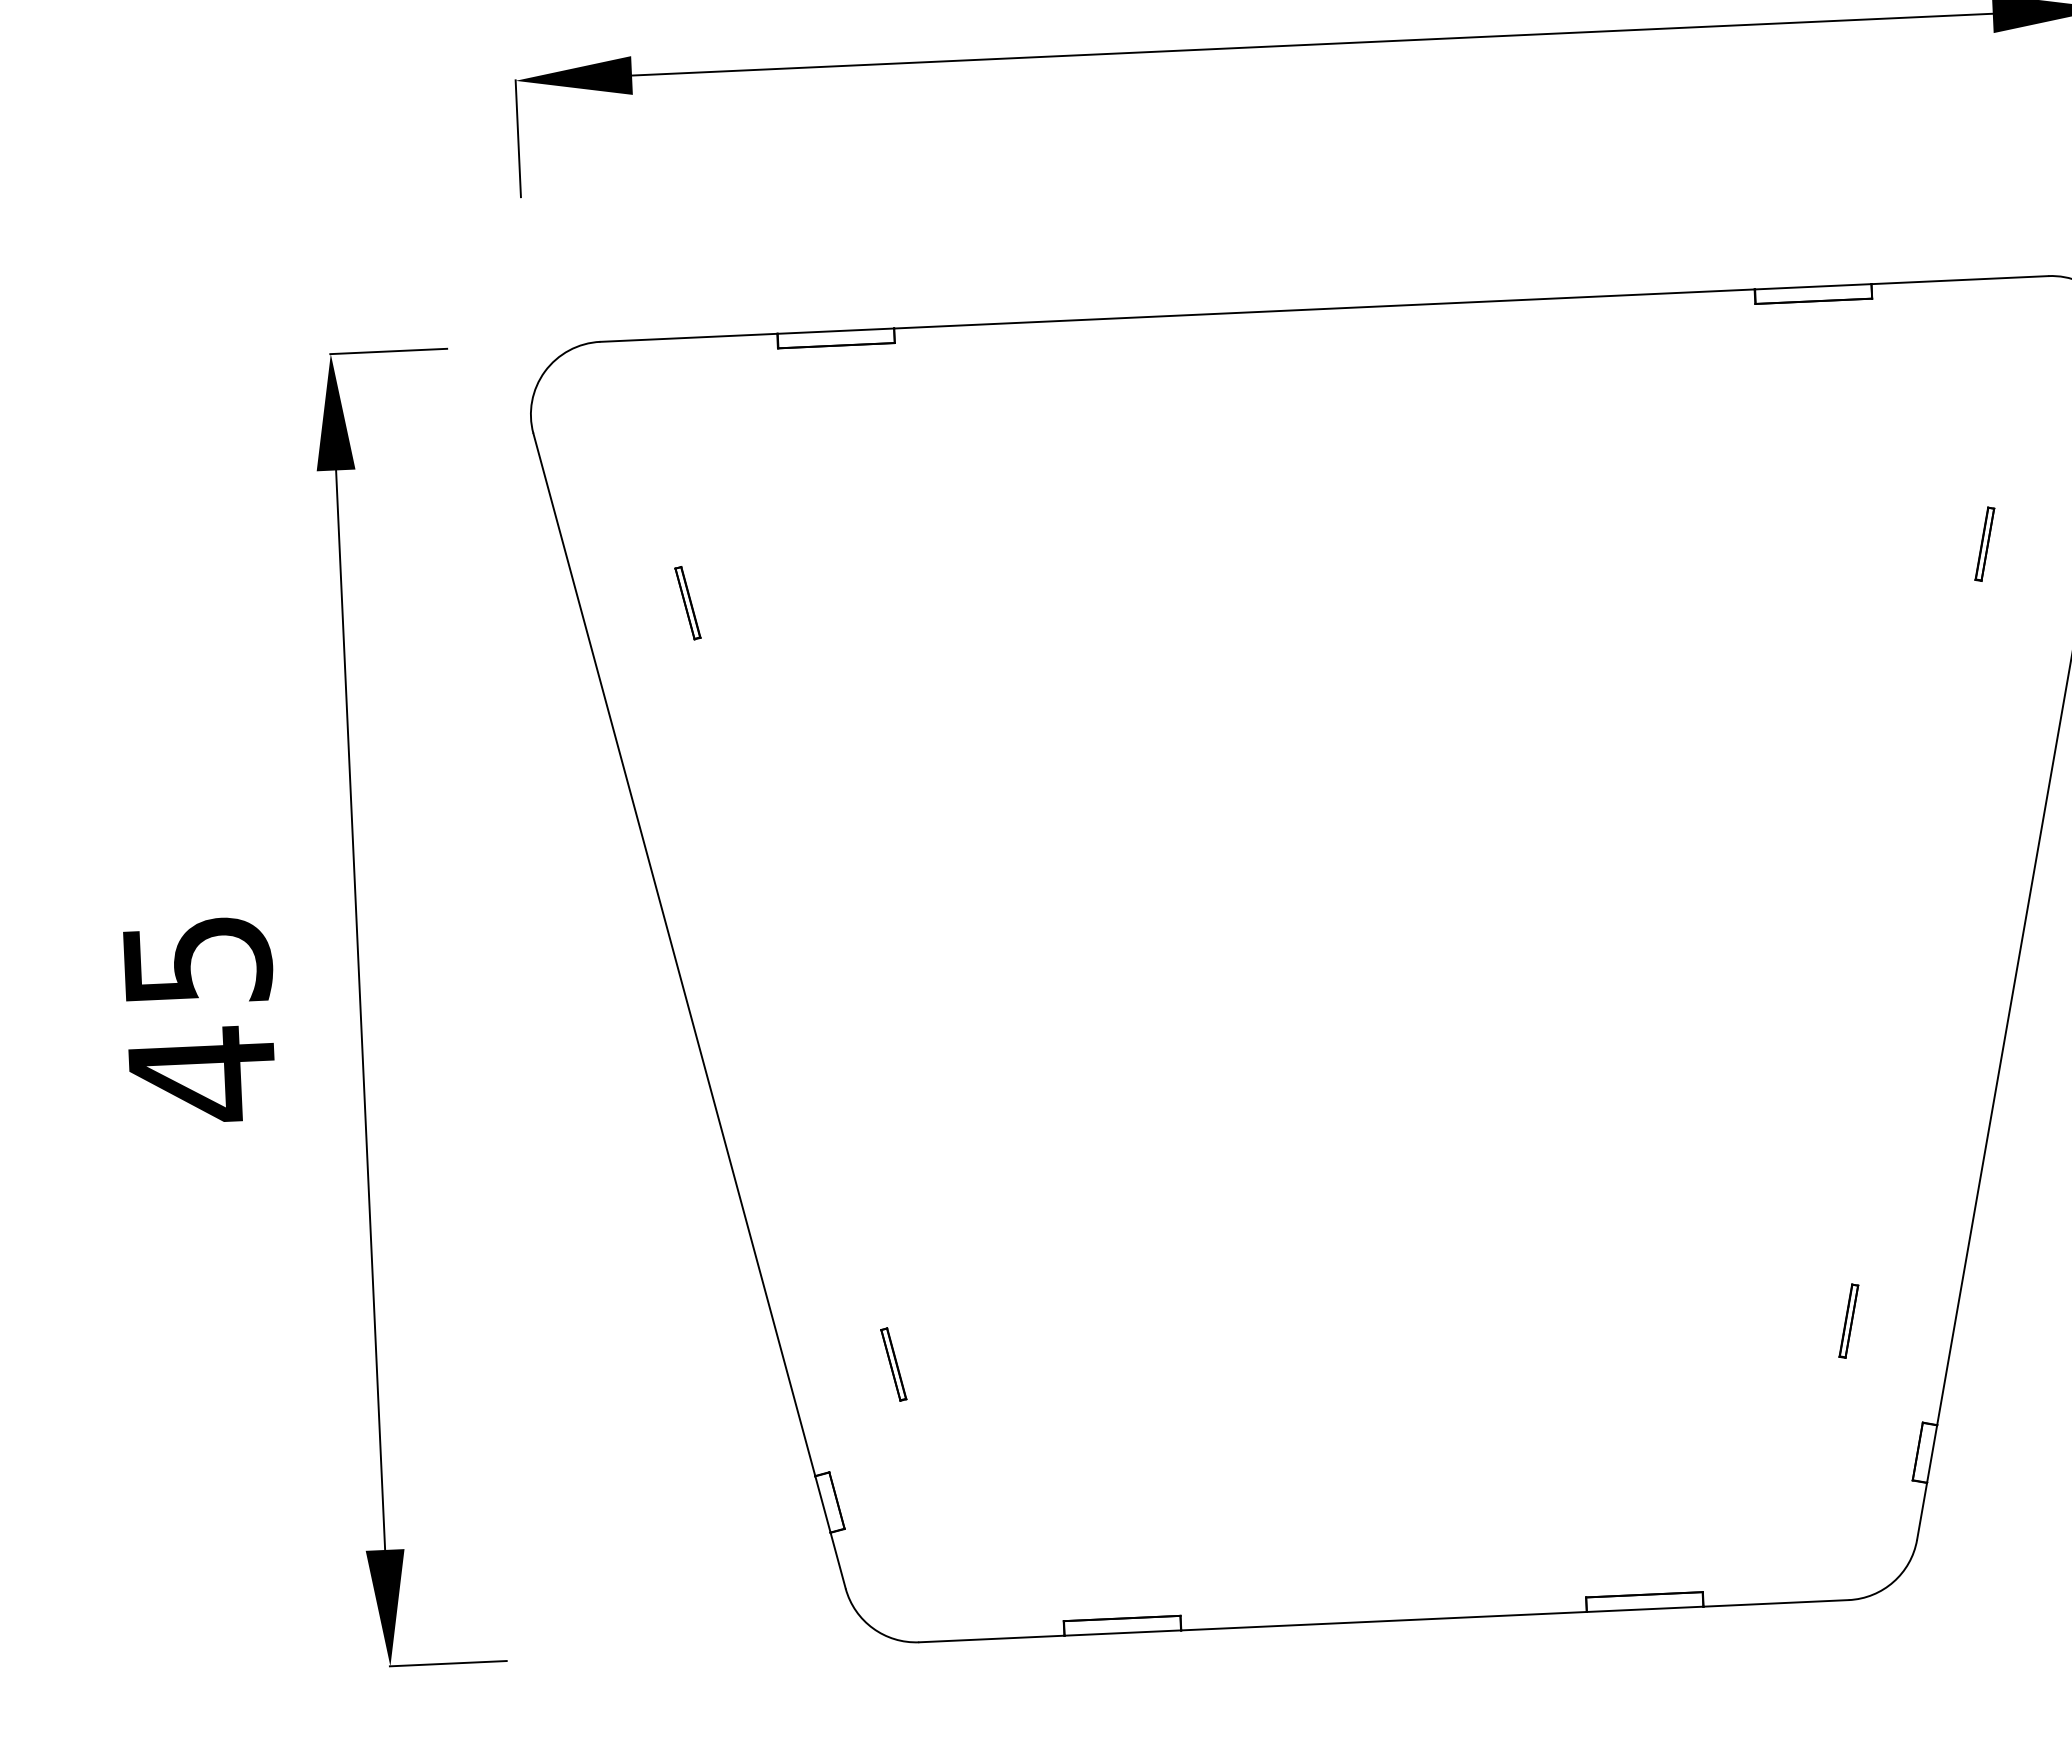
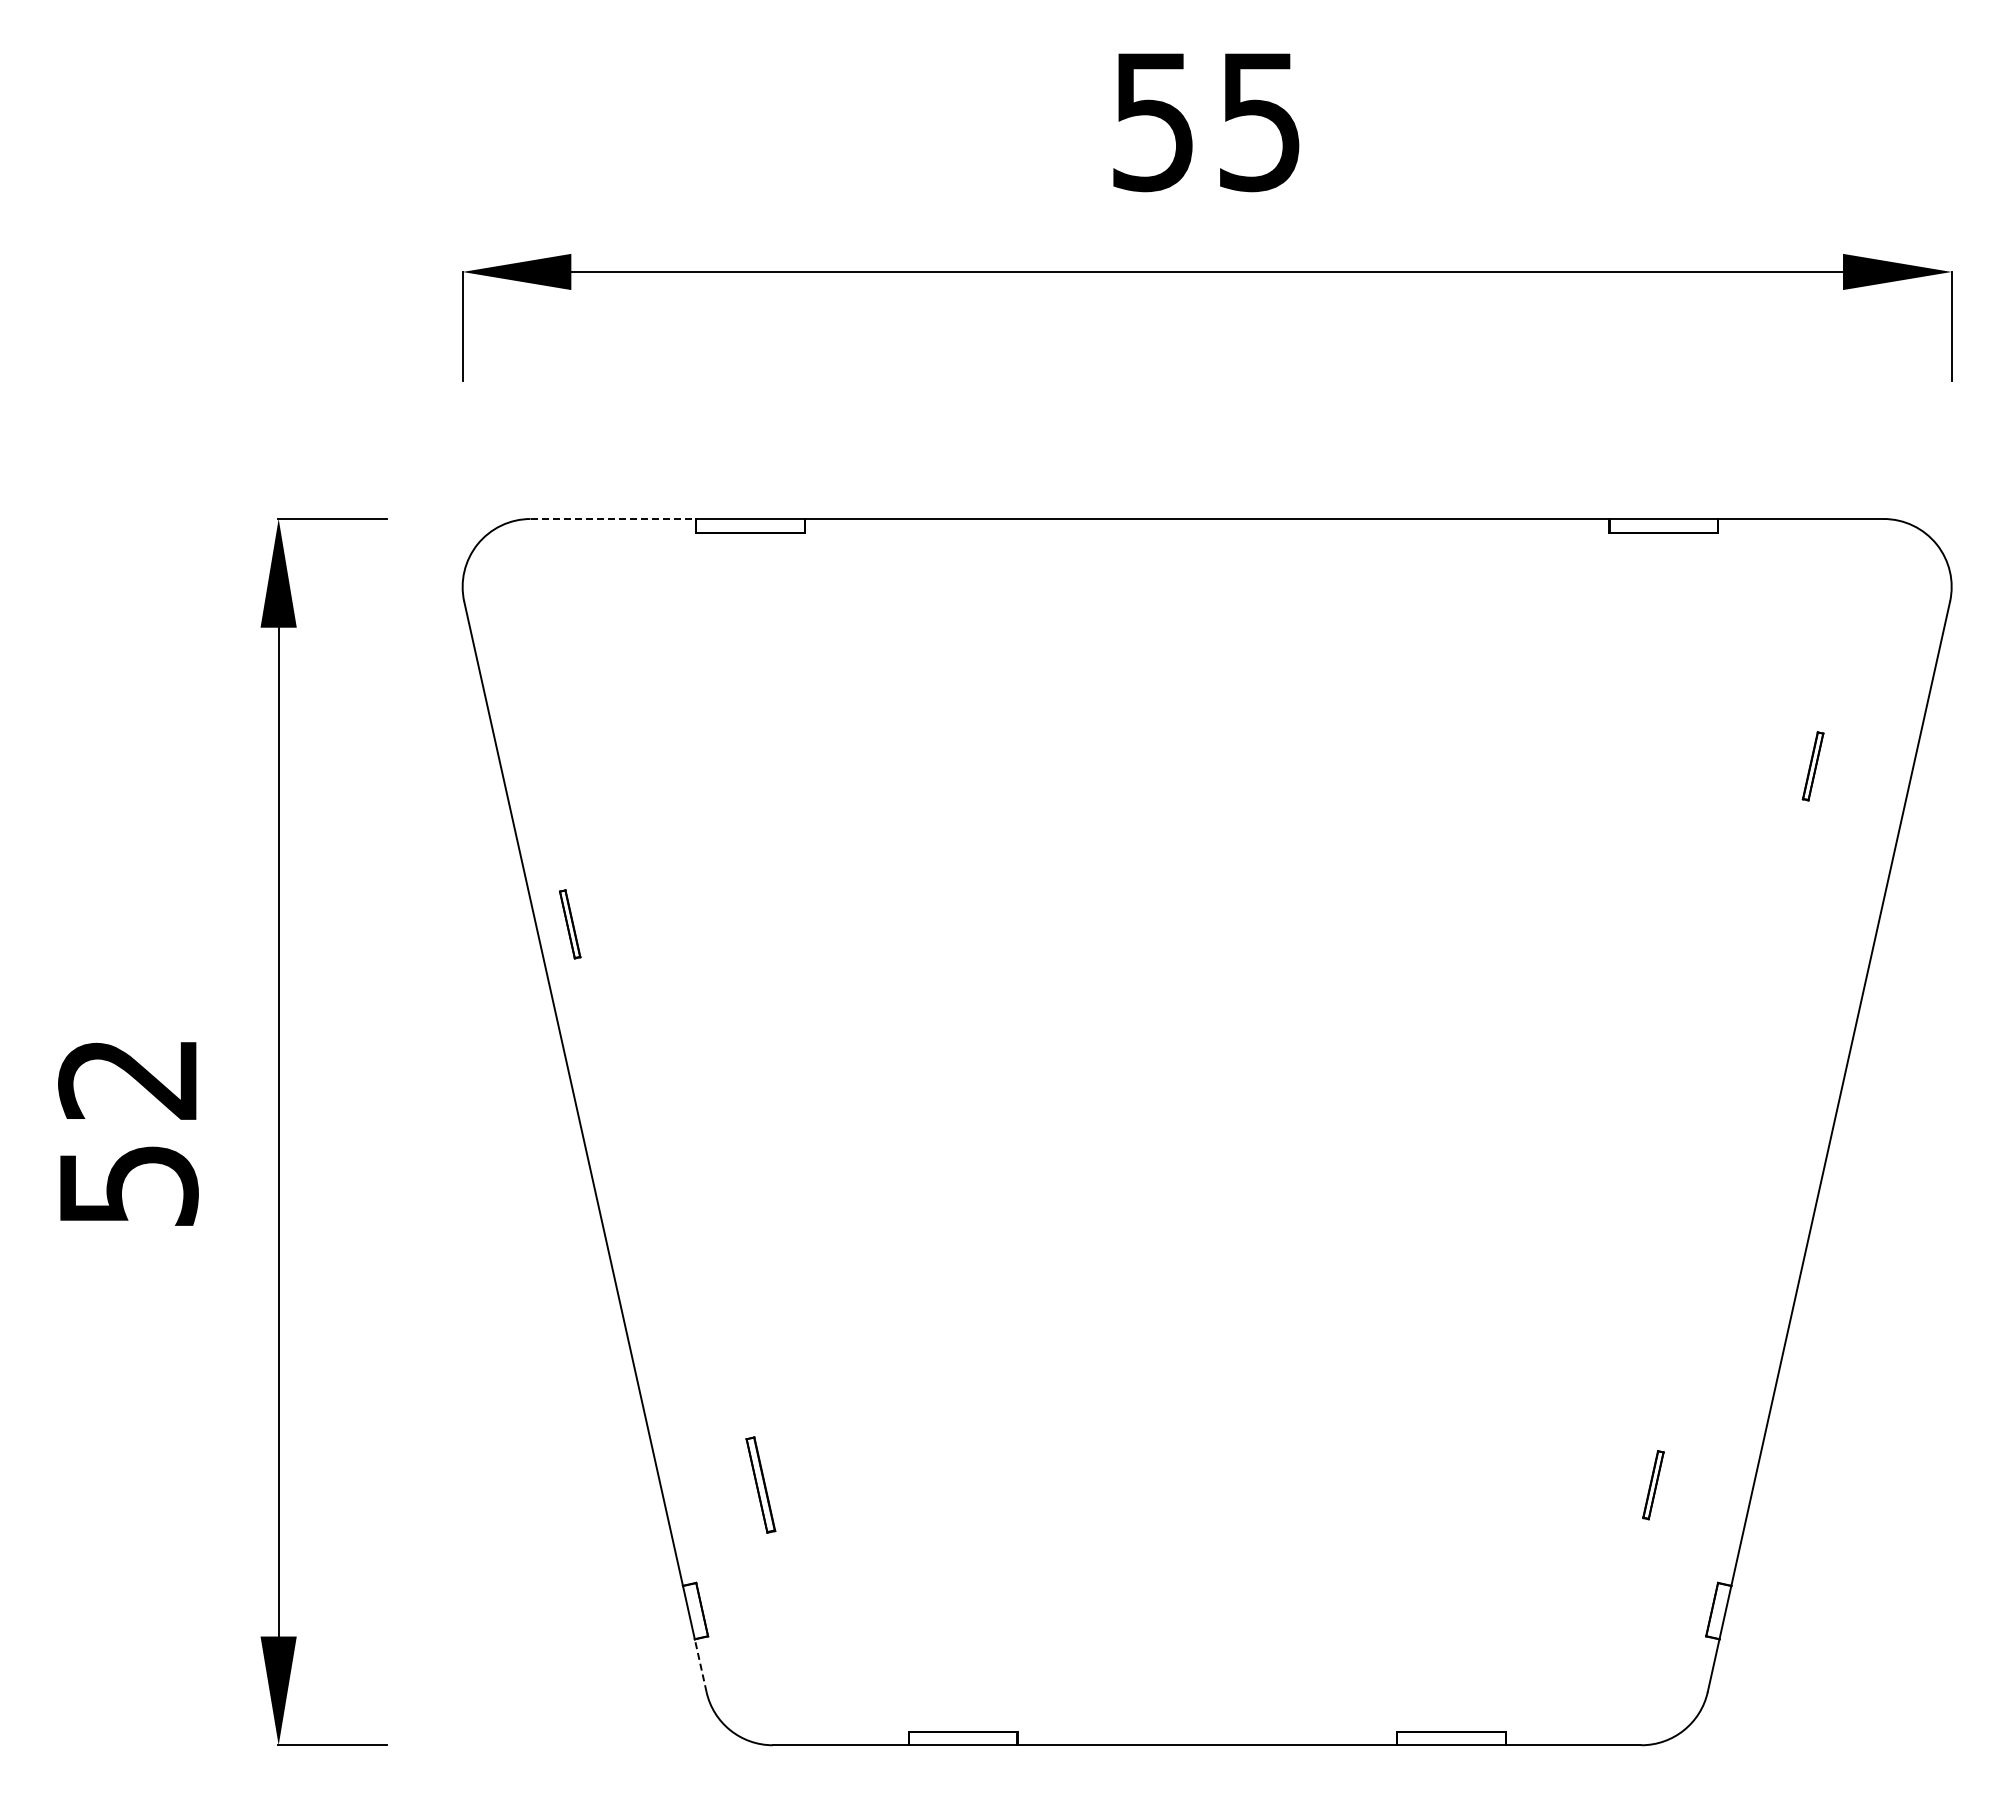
line: (689, 338) -> (613, 519), solid -> dashed
part: (688, 603) -> (570, 924), moved
text: (200, 1021) -> (128, 1135), 45 -> 52
part: (893, 1364) -> (760, 1485), size x1.4
line: (837, 1560) -> (700, 1665), solid -> dashed

